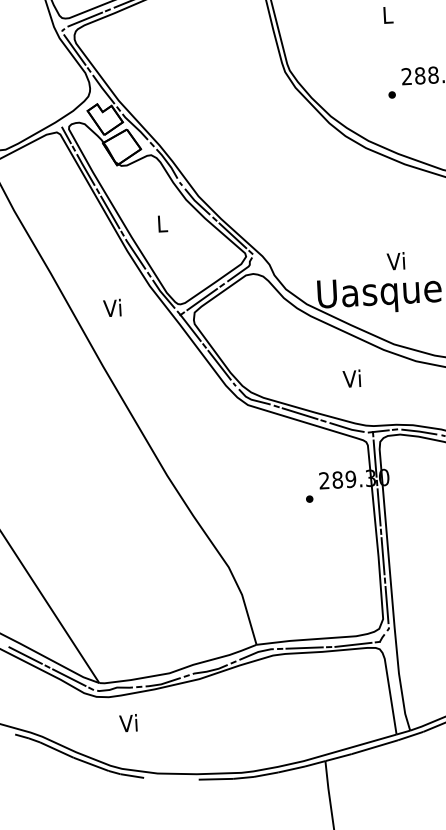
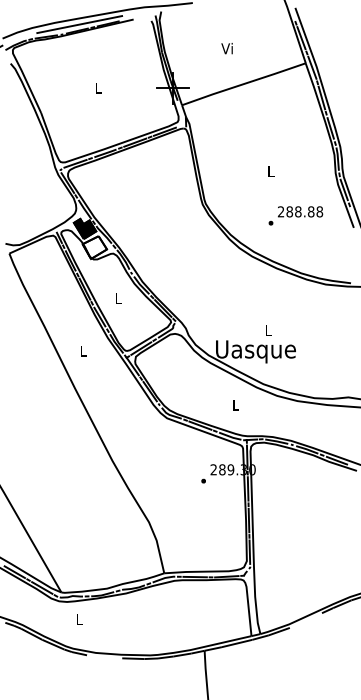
fill: (104, 118) -> (84, 228), added
text: (395, 261) -> (267, 330), Vi -> L
text: (111, 307) -> (82, 350), Vi -> L
text: (350, 378) -> (234, 404), Vi -> L
text: (127, 723) -> (78, 619), Vi -> L

